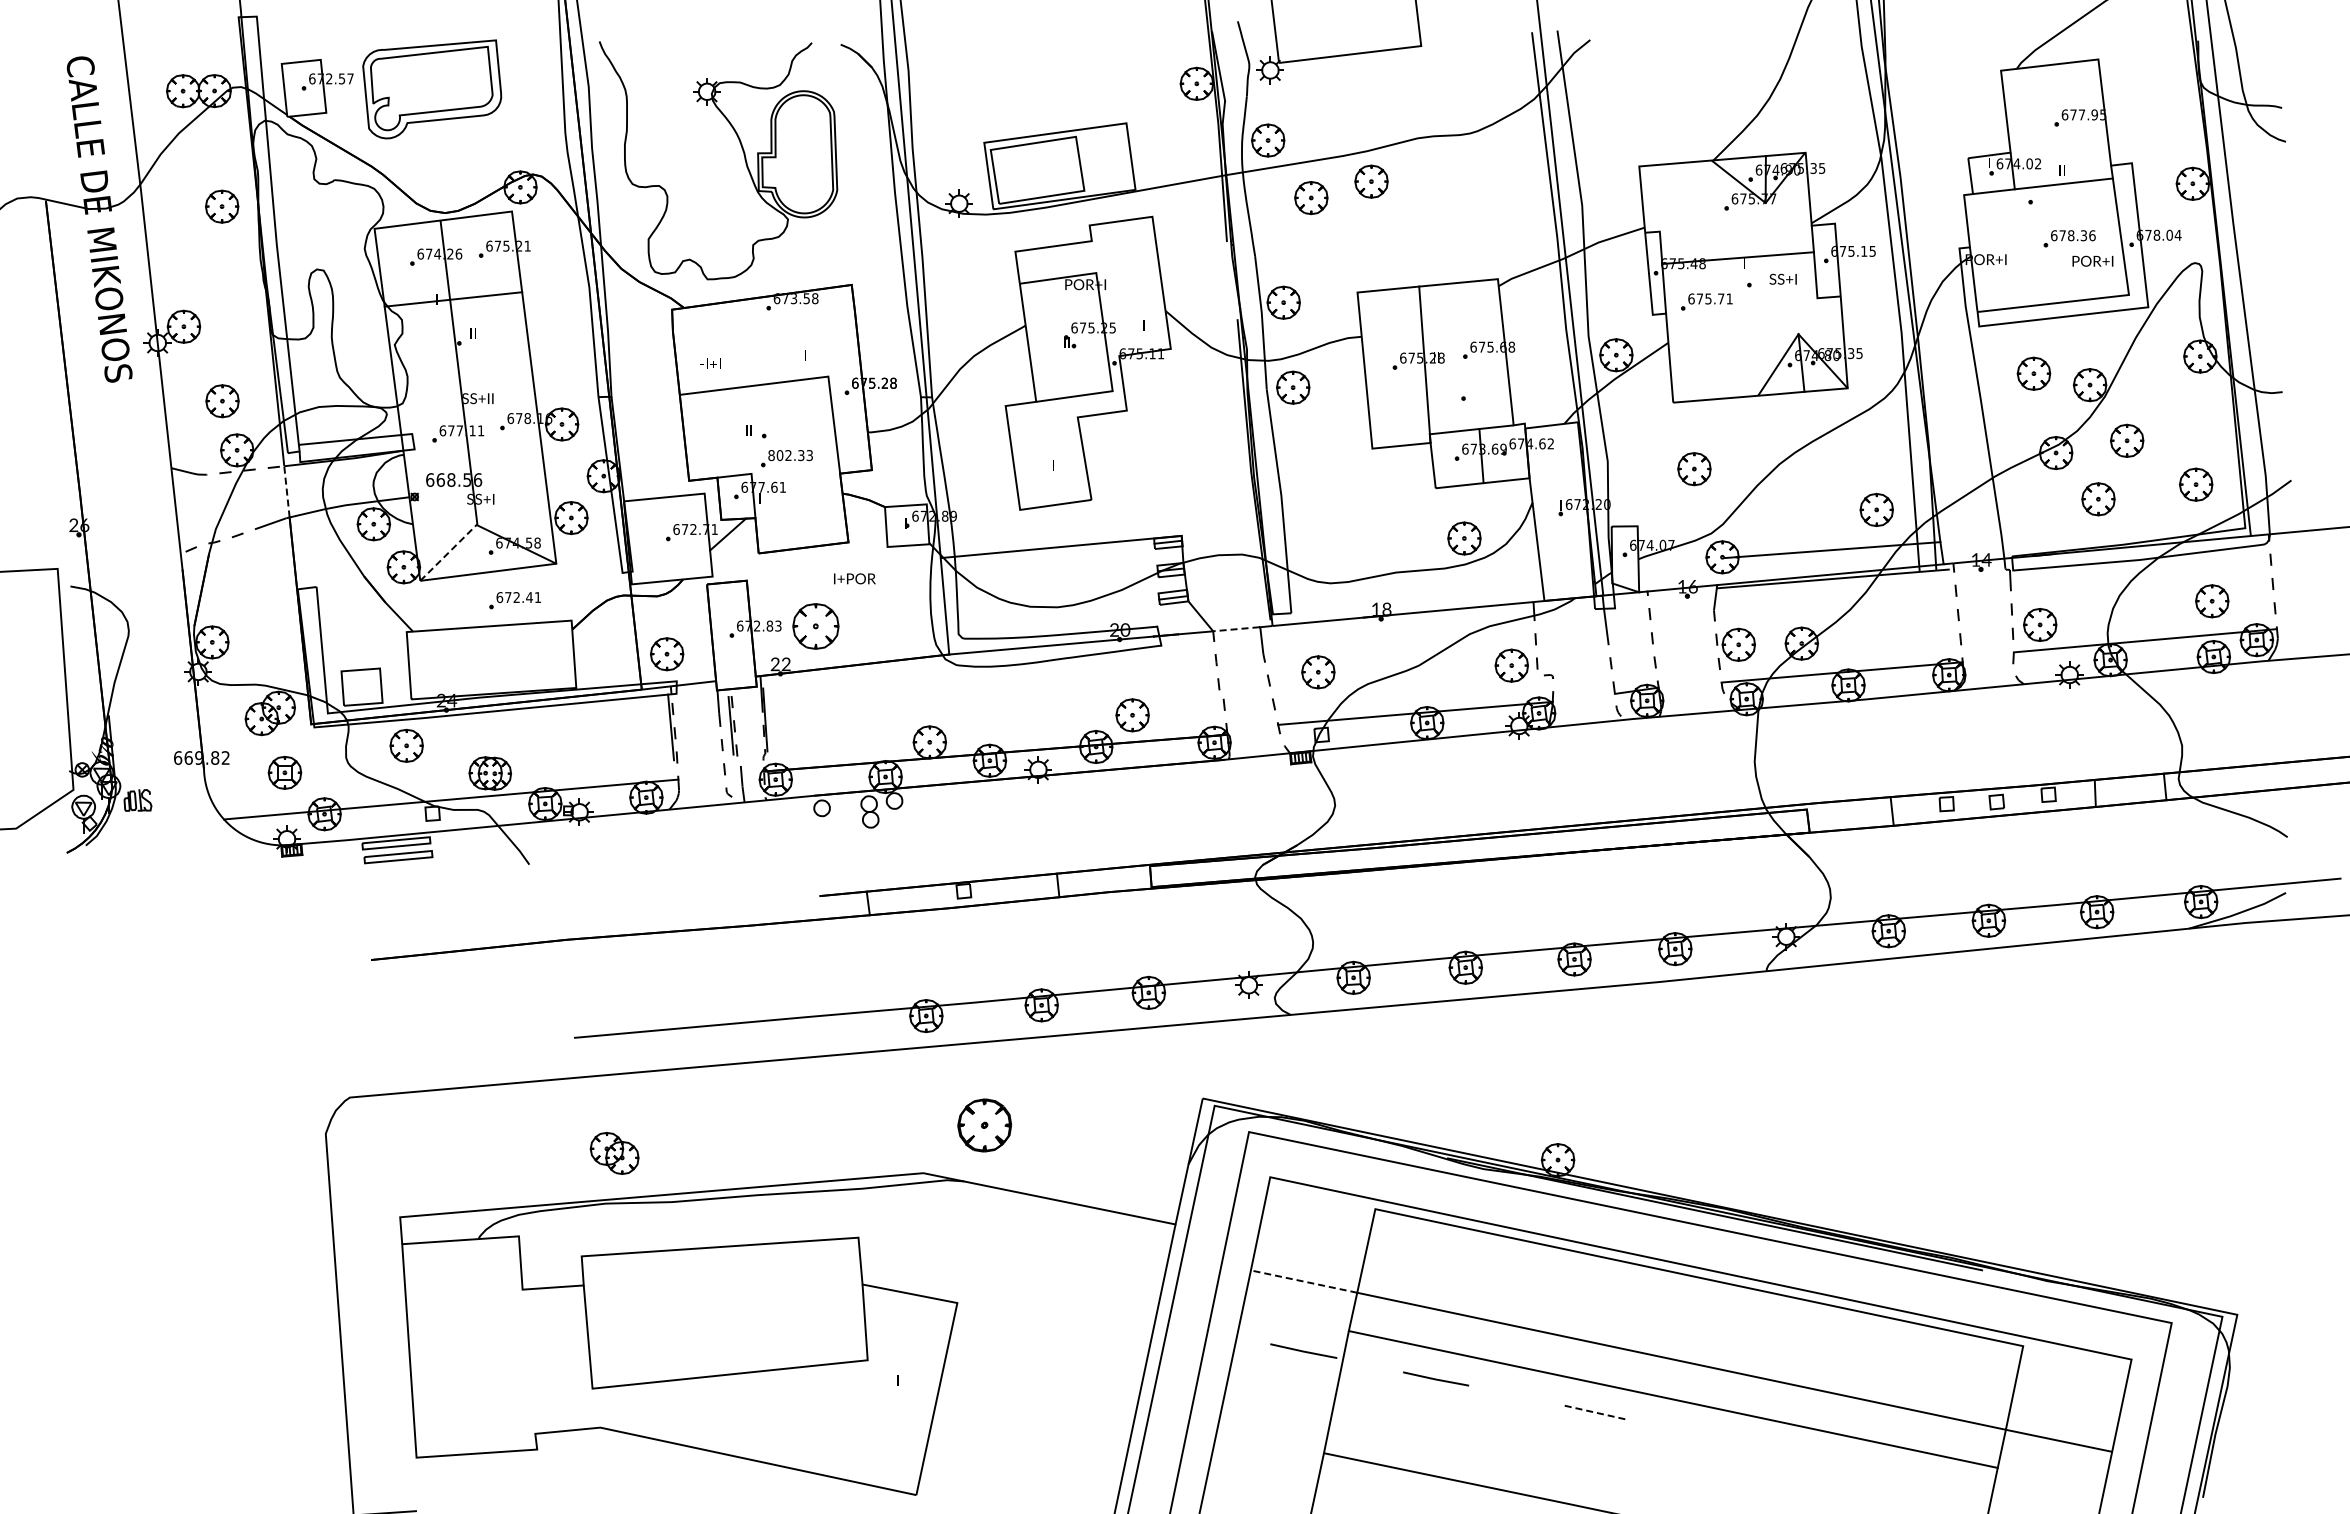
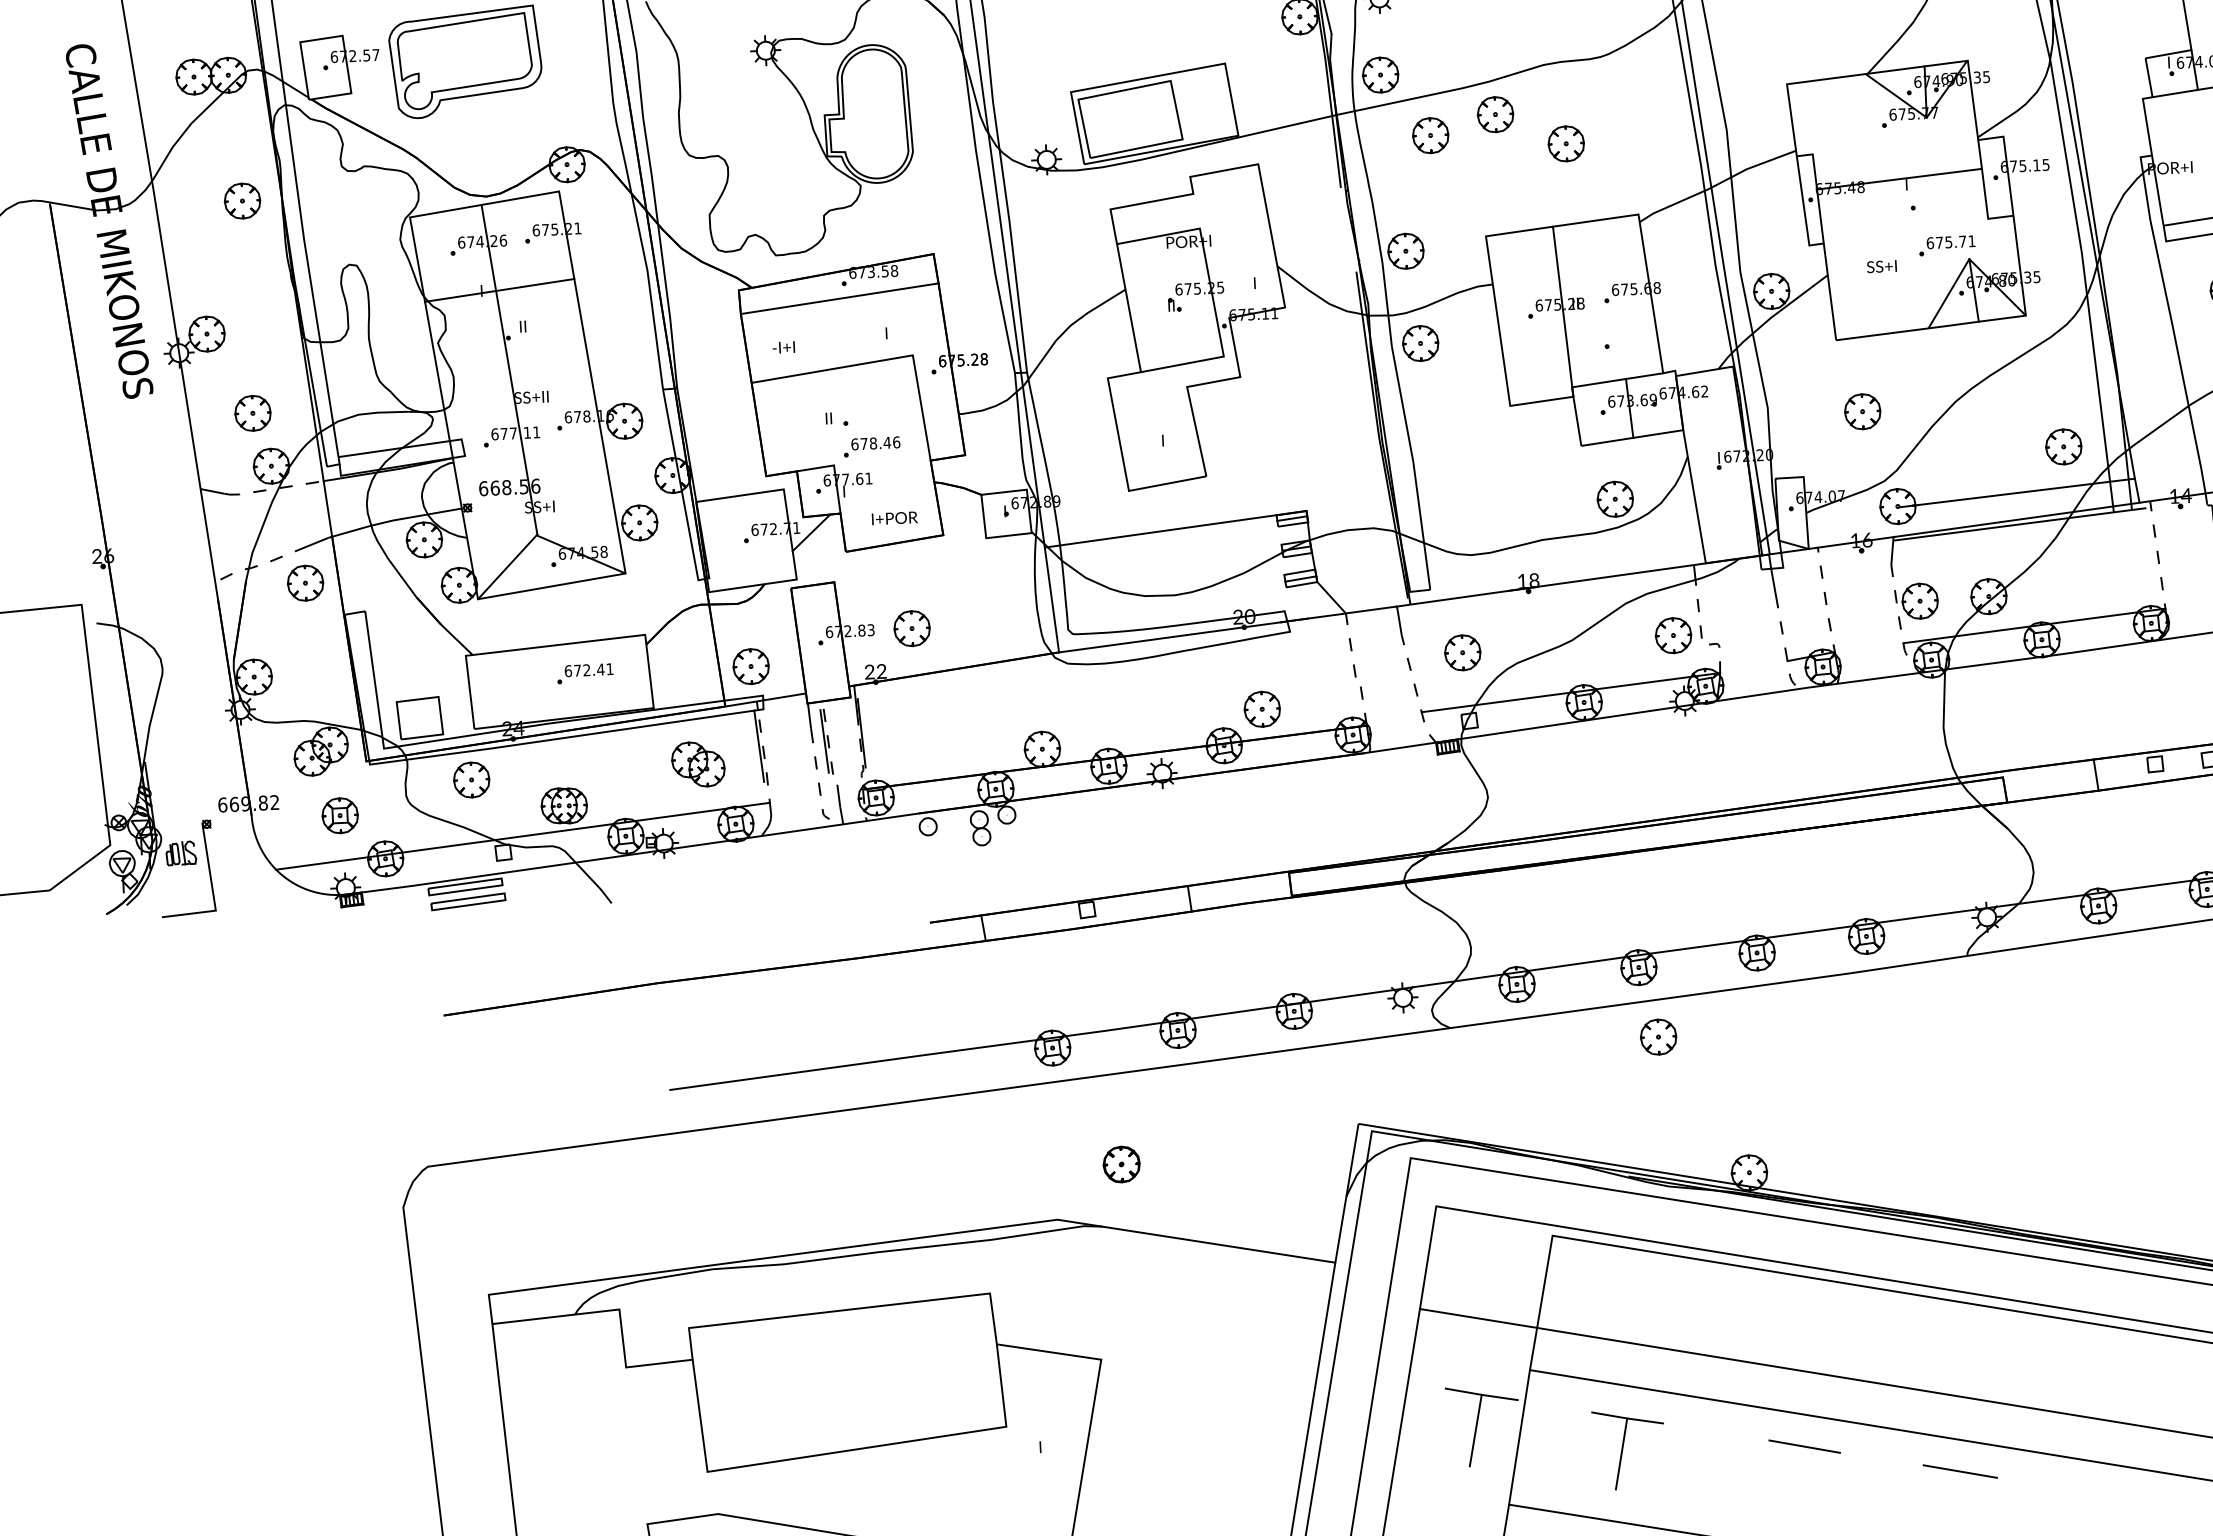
part: (1434, 211) -> (1565, 143), added
text: (1782, 278) -> (1881, 265), moved
part: (1706, 301) -> (1946, 245), moved
line: (763, 321) -> (839, 298), added
text: (790, 455) -> (875, 443), 802.33 -> 678.46
line: (286, 491) -> (327, 508), dashed -> solid
line: (449, 552) -> (508, 566), dashed -> solid
part: (263, 558) -> (305, 582), added
text: (854, 578) -> (894, 517), moved
part: (514, 600) -> (584, 673), moved
part: (815, 626) -> (911, 628), size x0.71
line: (1235, 629) -> (1370, 610), dashed -> solid
part: (161, 813) -> (207, 866), added
part: (1480, 1032) -> (1658, 1037), added
part: (983, 1125) -> (1120, 1164), size x0.62
part: (614, 1153) -> (698, 764), moved
line: (1303, 1281) -> (1477, 1318), dashed -> solid
line: (1296, 1383) -> (1475, 1430), added
line: (1428, 1411) -> (1621, 1453), added
line: (1596, 1412) -> (1804, 1446), dashed -> solid
line: (1737, 1442) -> (1959, 1471), added

